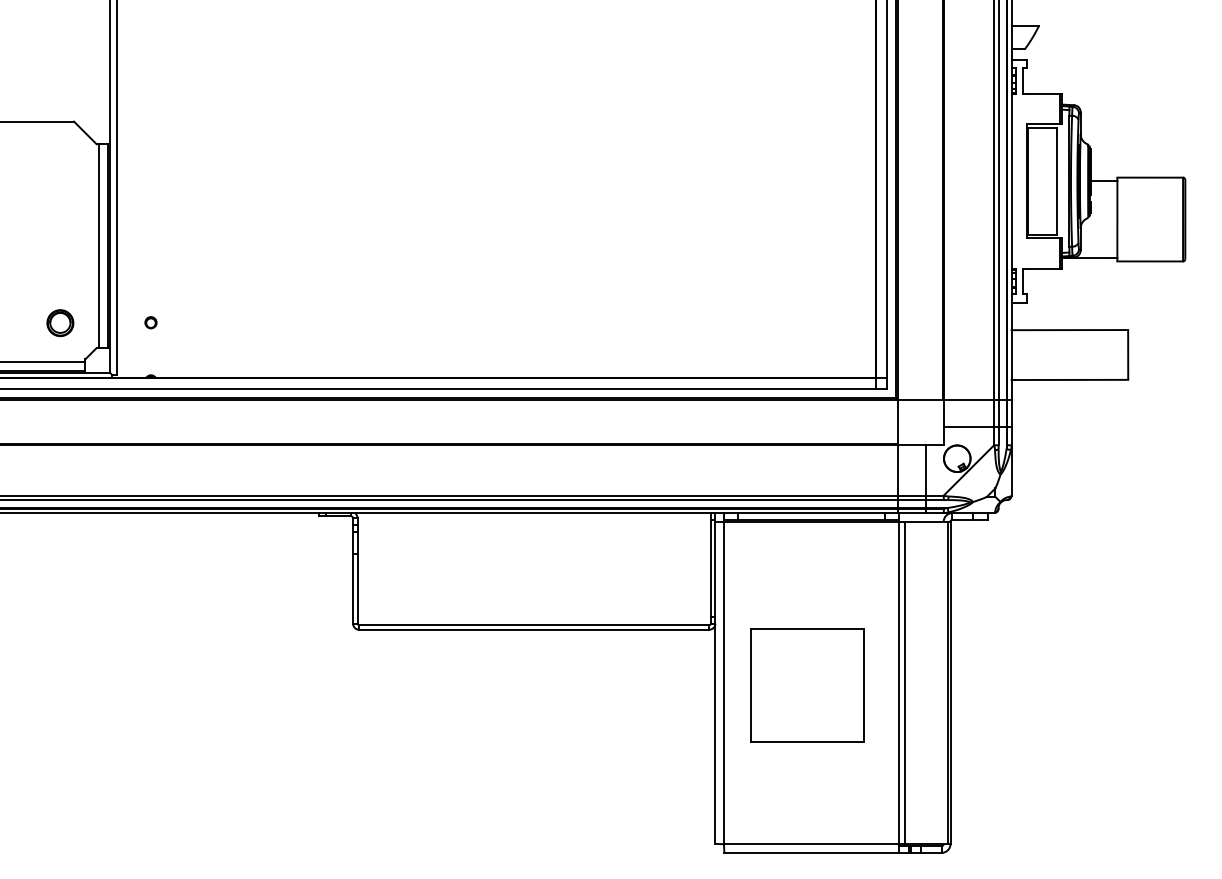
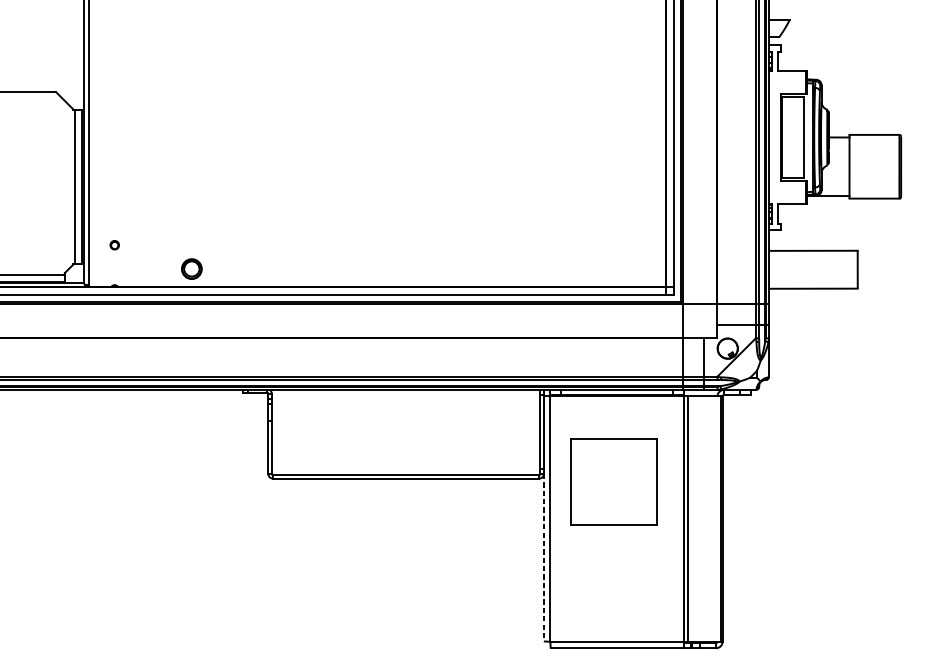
part: (60, 323) -> (191, 269), moved
part: (807, 685) -> (613, 482), moved
line: (715, 734) -> (543, 558), solid -> dashed

